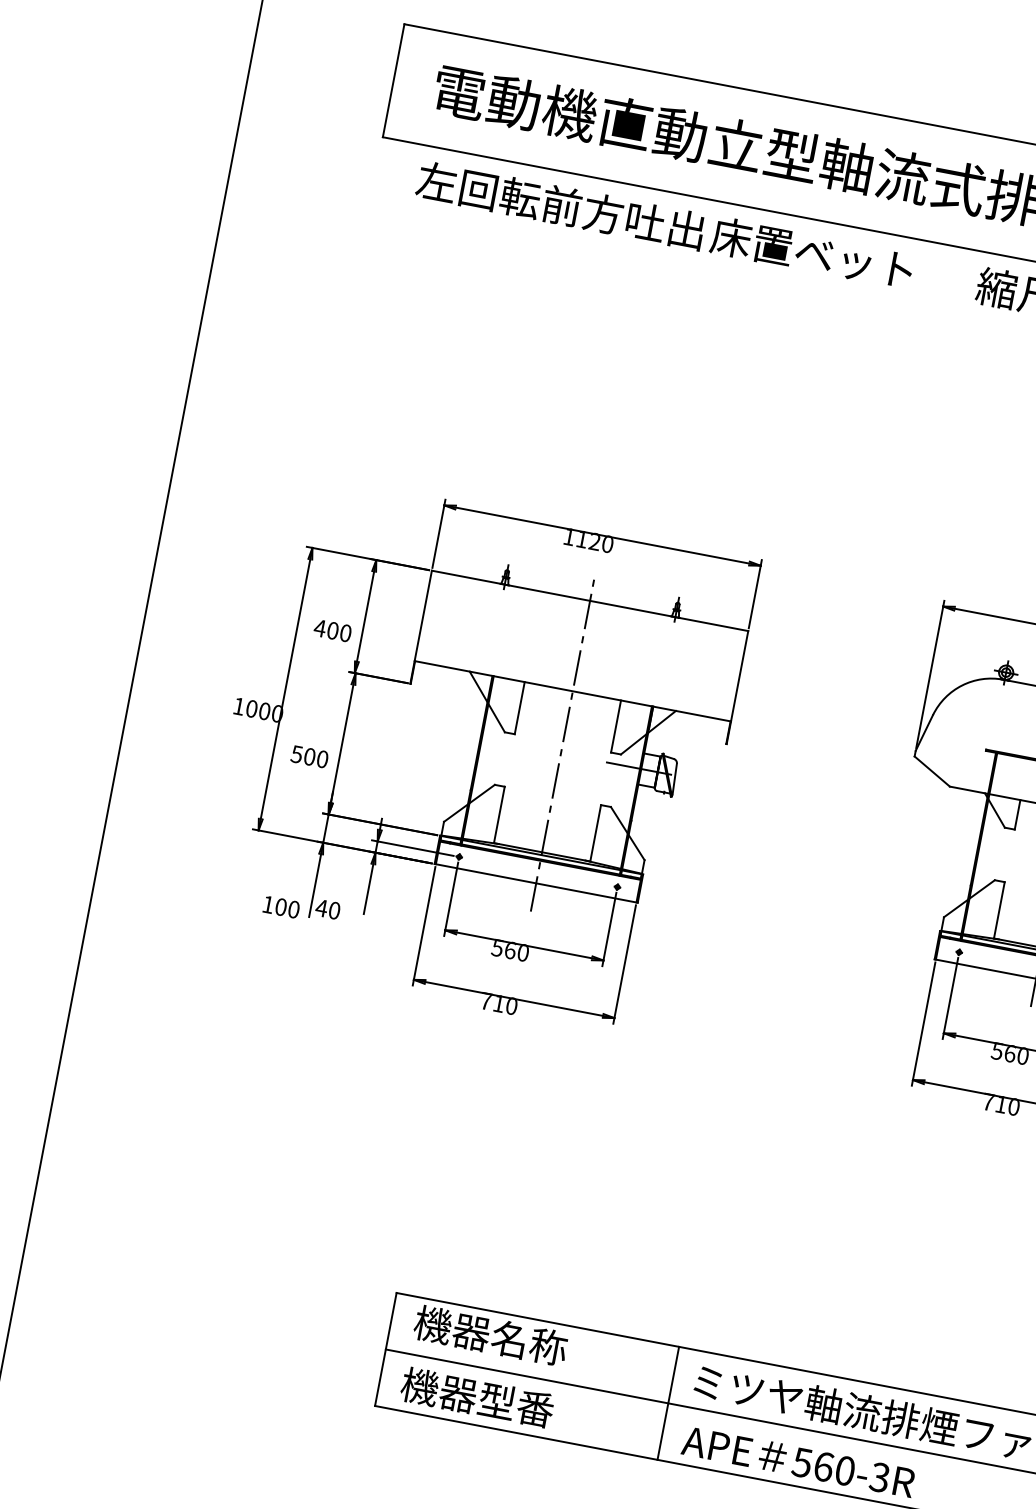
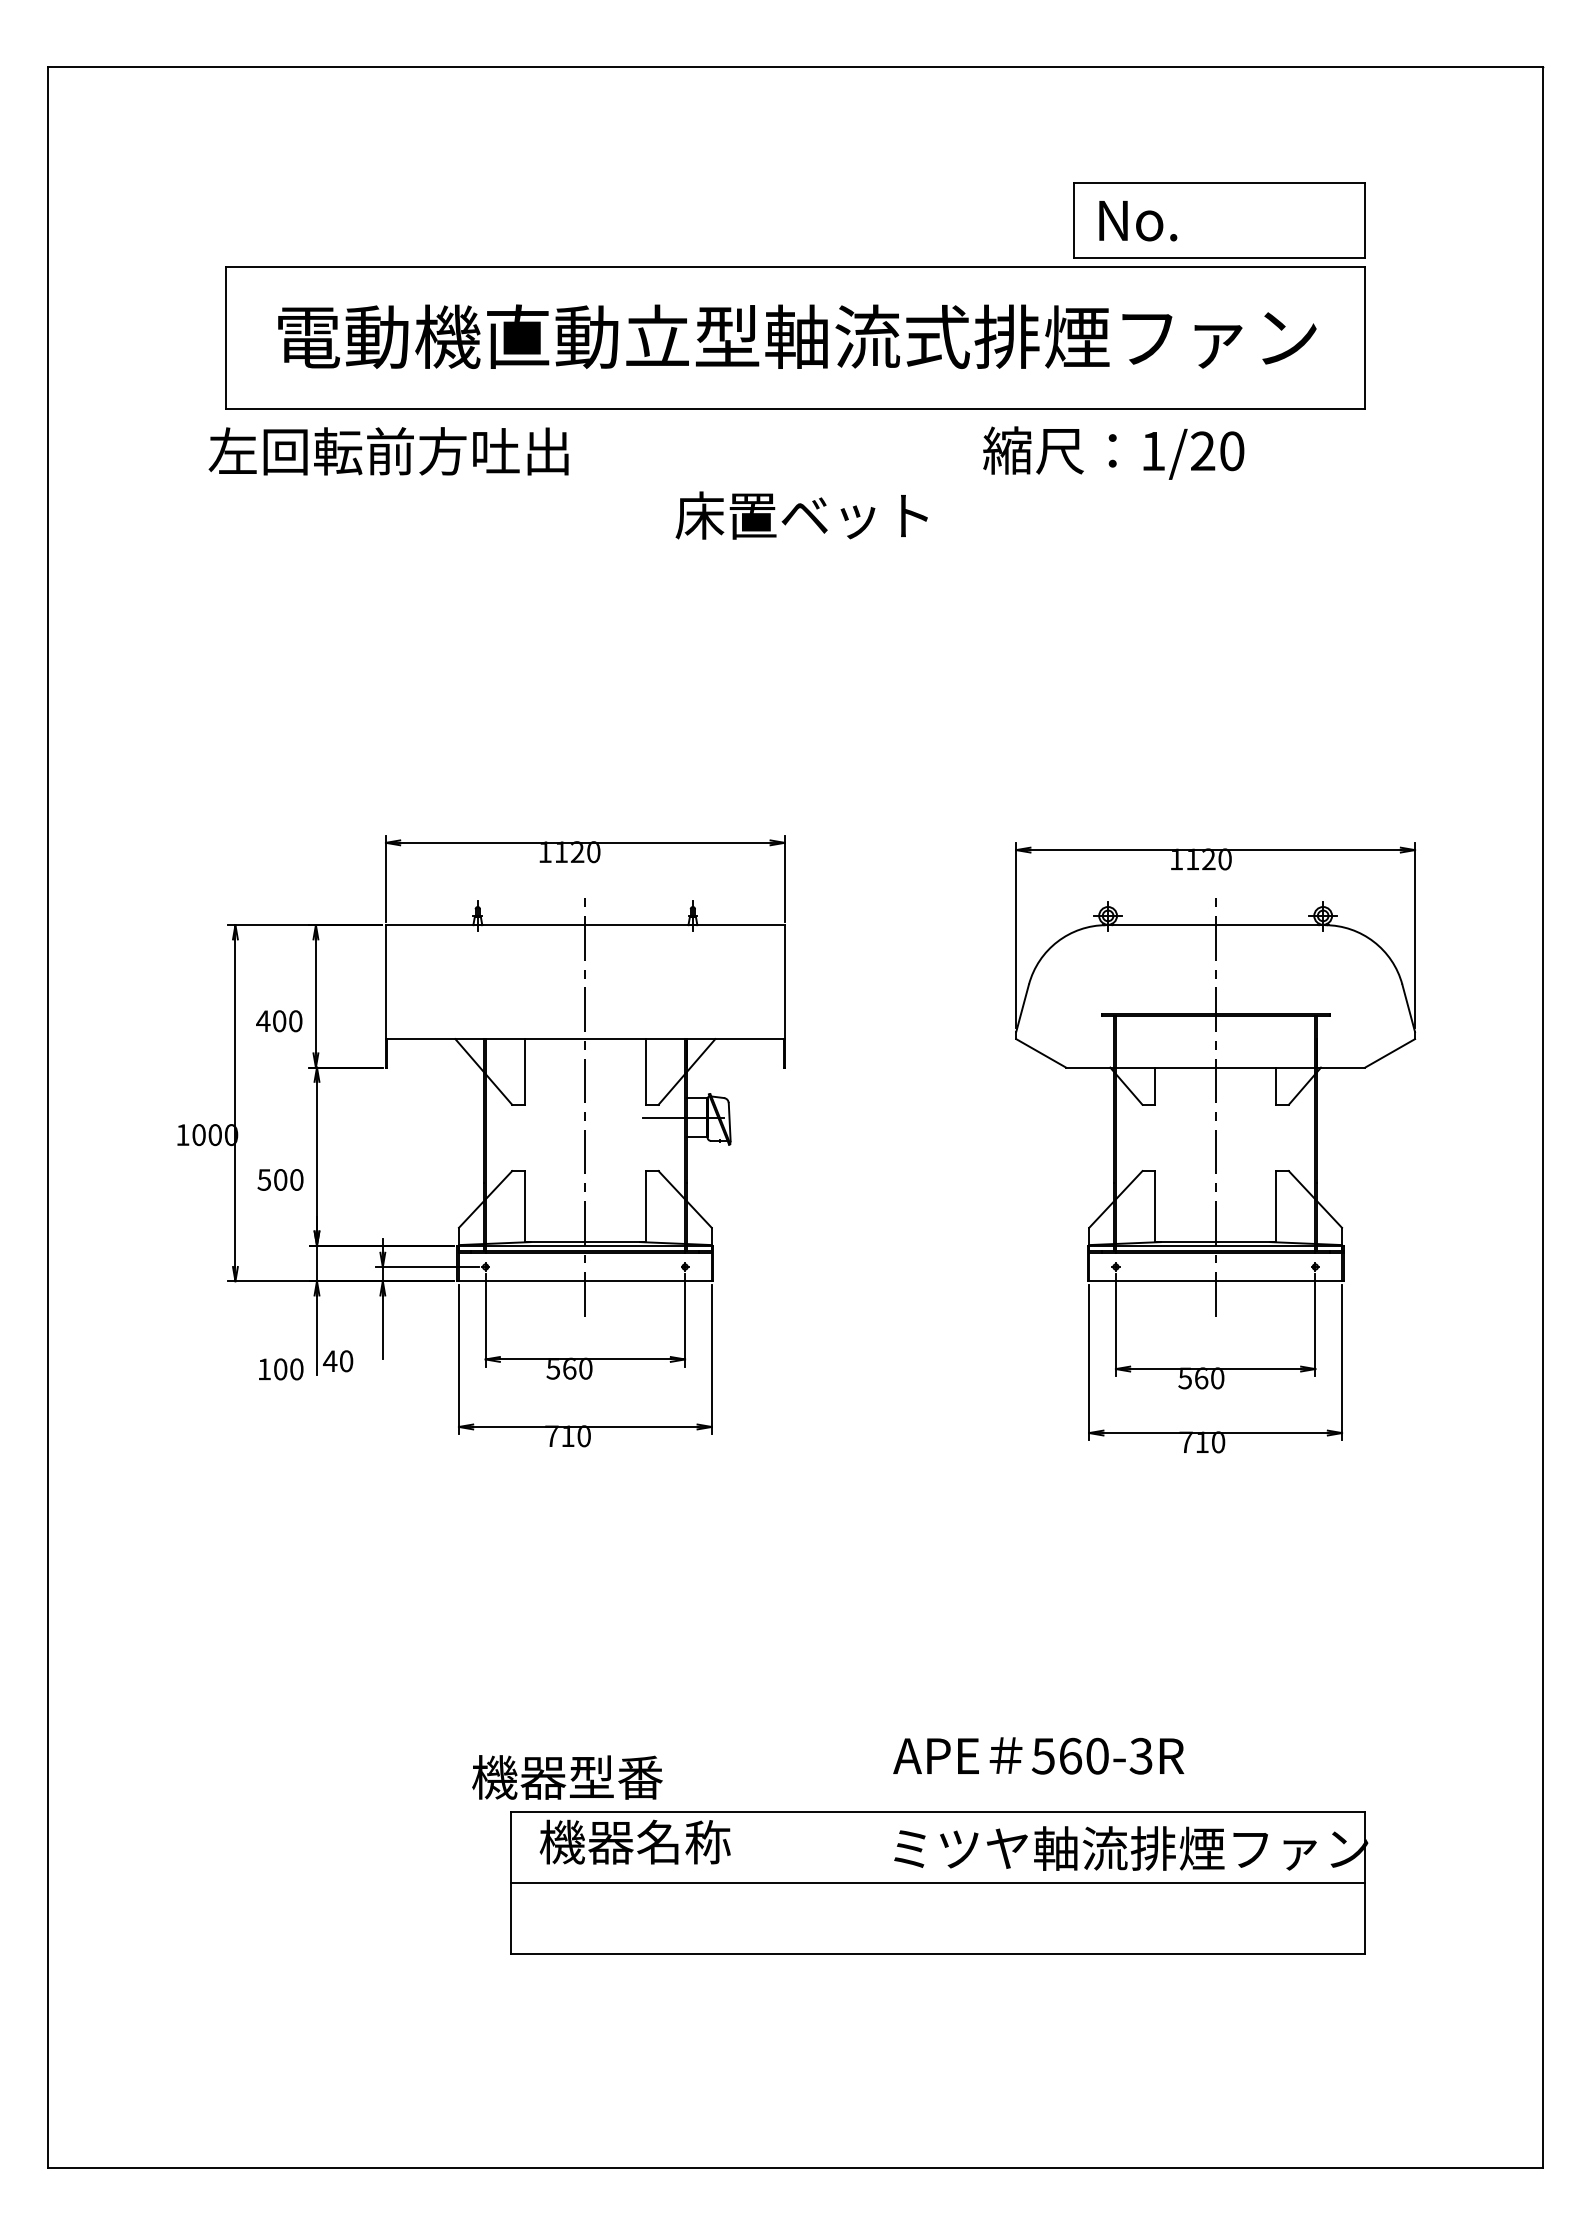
text: (560, 205) -> (388, 451), moved
text: (811, 252) -> (801, 515), moved
text: (477, 1397) -> (567, 1777), moved
line: (668, 1402) -> (866, 1882), removed
text: (798, 1461) -> (1038, 1755), moved

